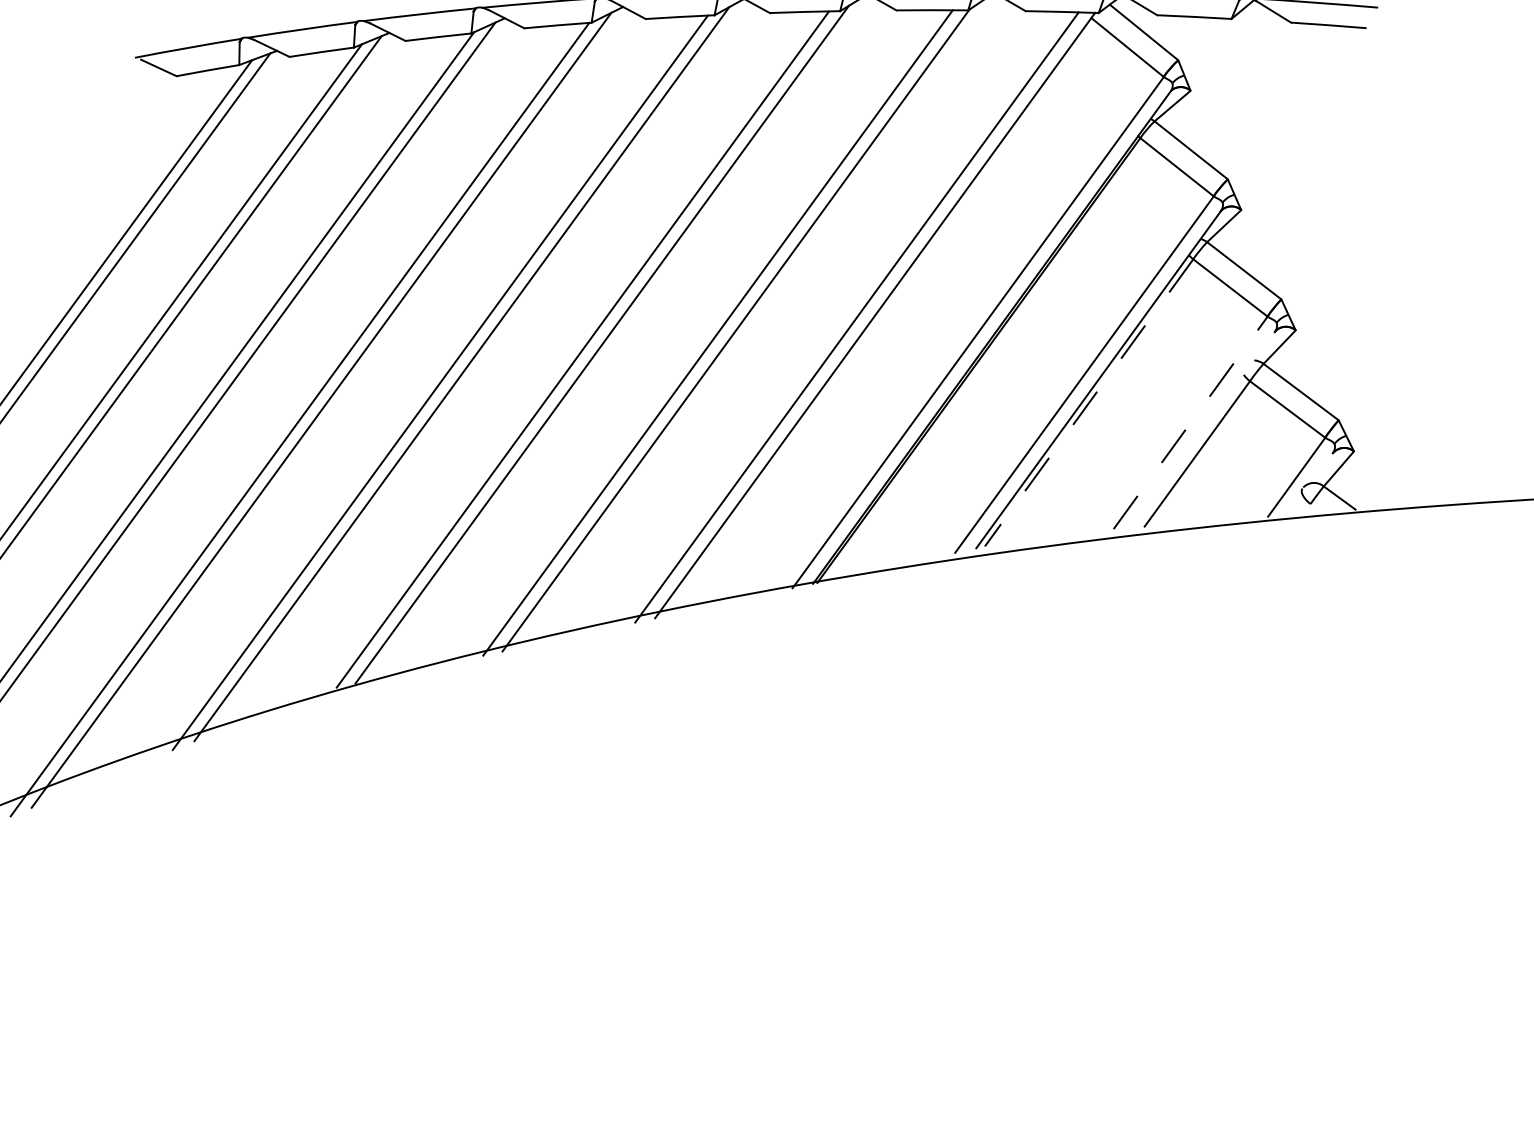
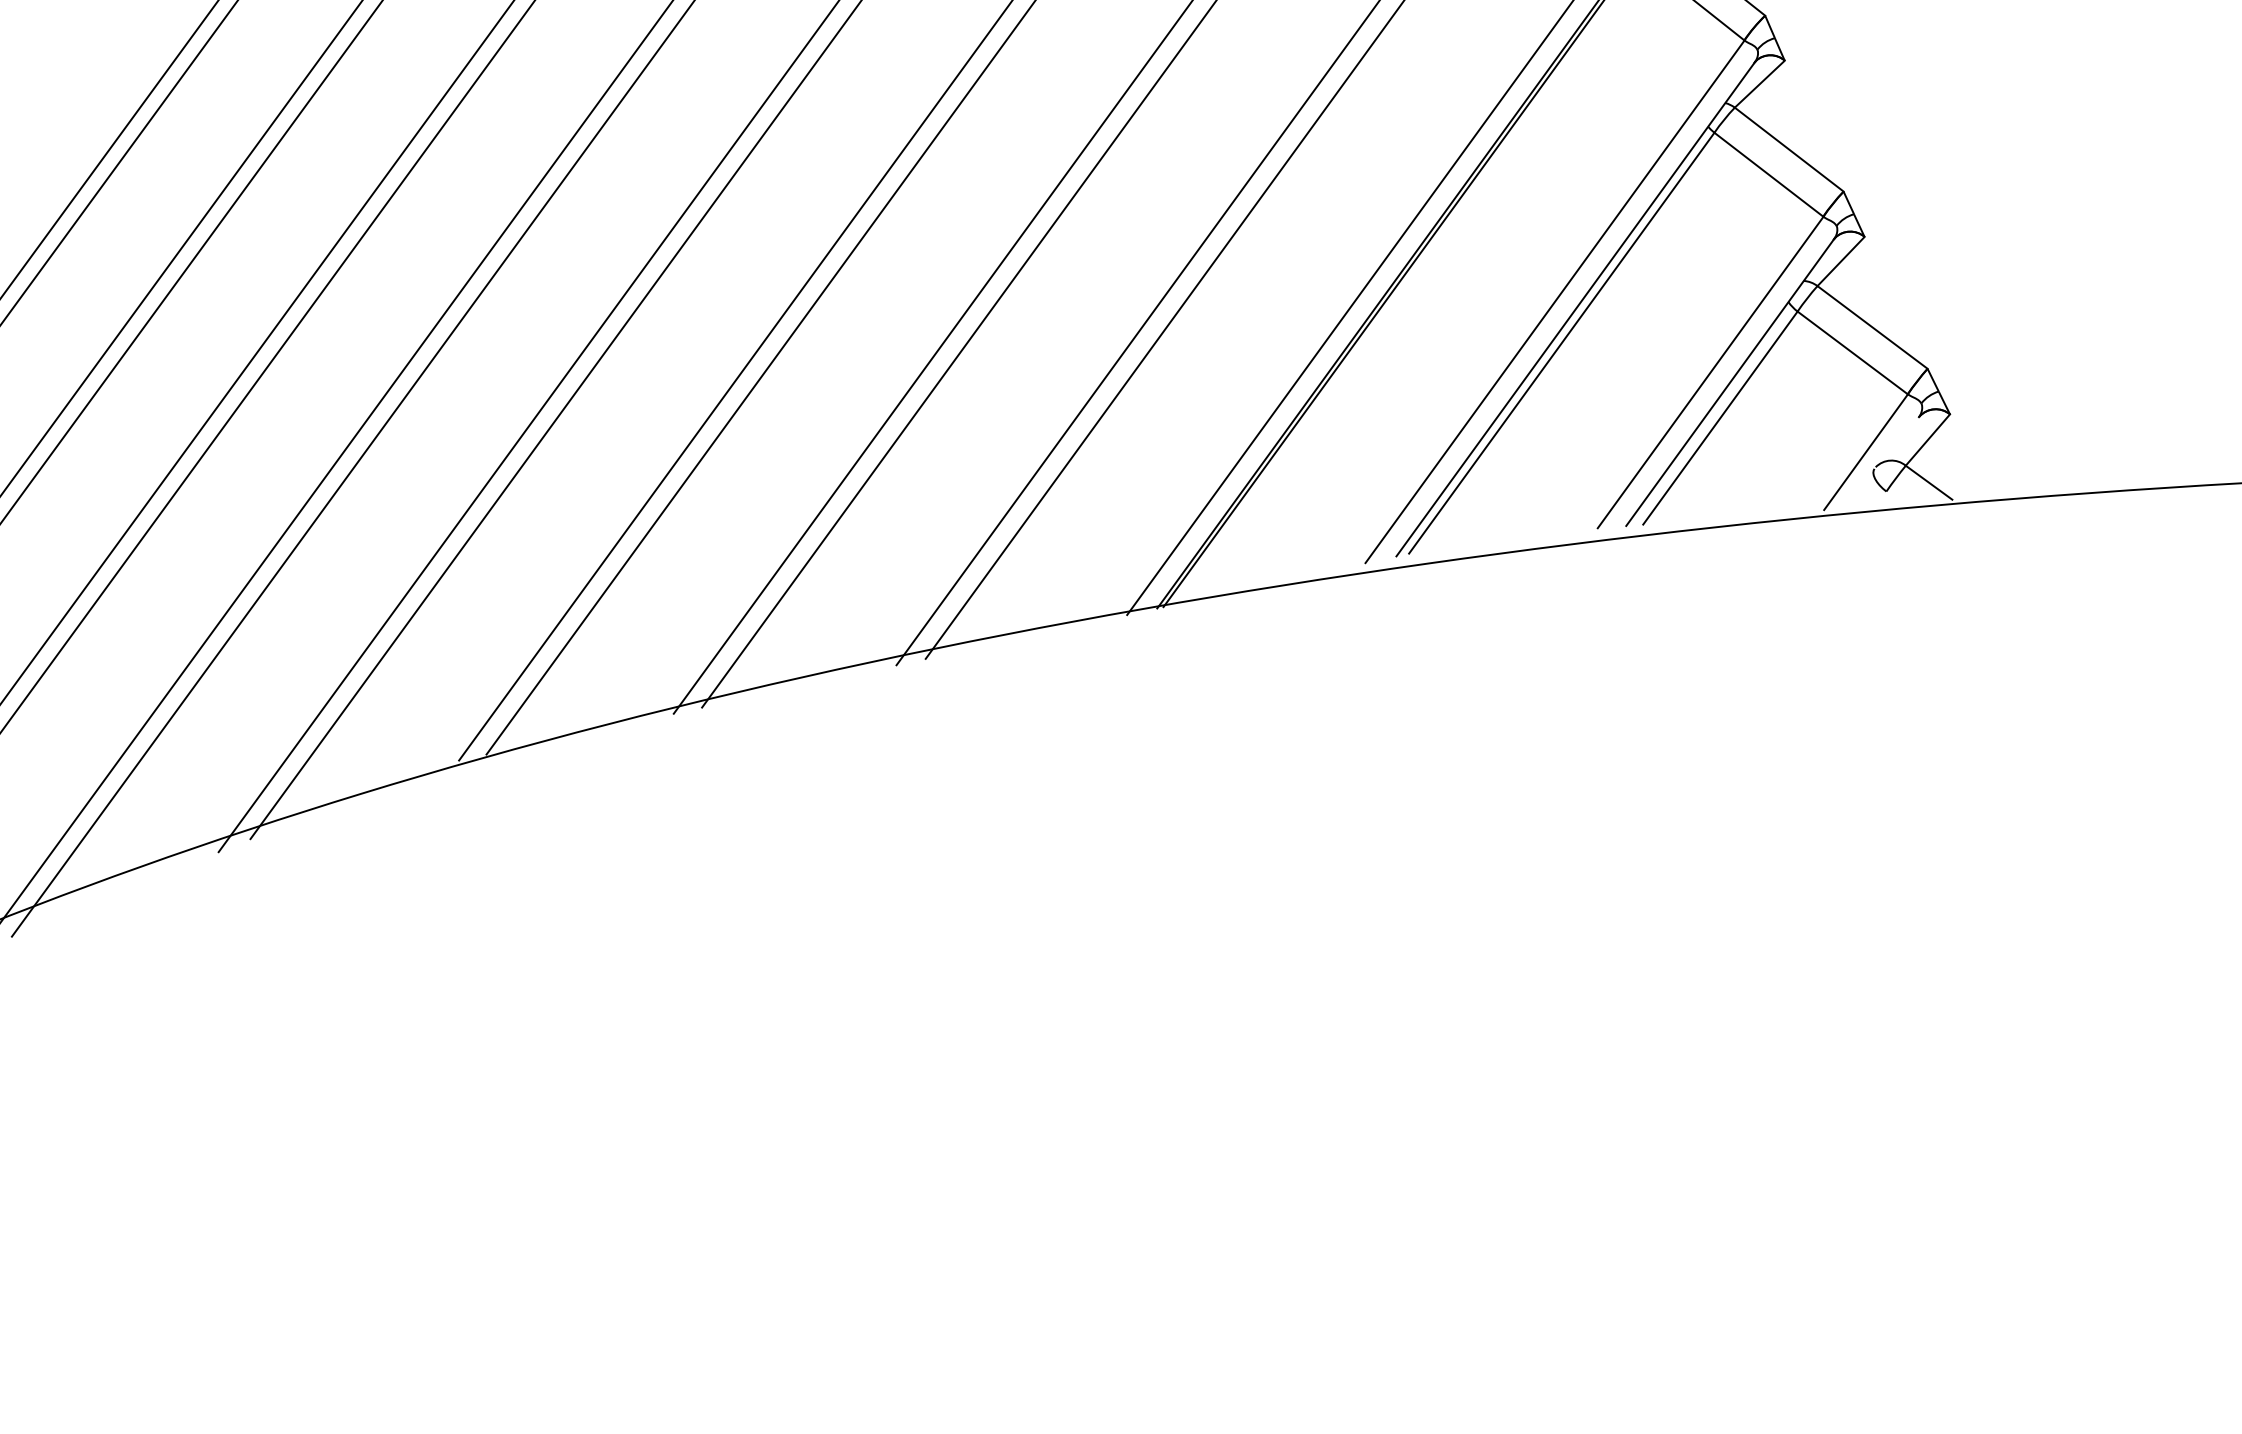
line: (1088, 403) -> (1560, 344), dashed -> solid
line: (1190, 422) -> (1710, 371), dashed -> solid
line: (1204, 429) -> (1730, 382), added

